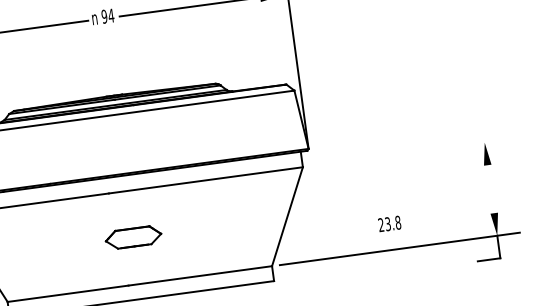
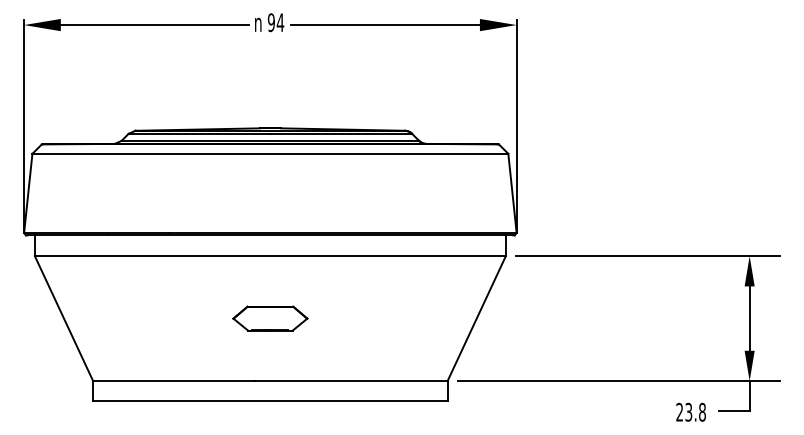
line: (408, 153) -> (647, 256), added
line: (490, 189) -> (749, 318), added
text: (389, 223) -> (690, 411), moved

